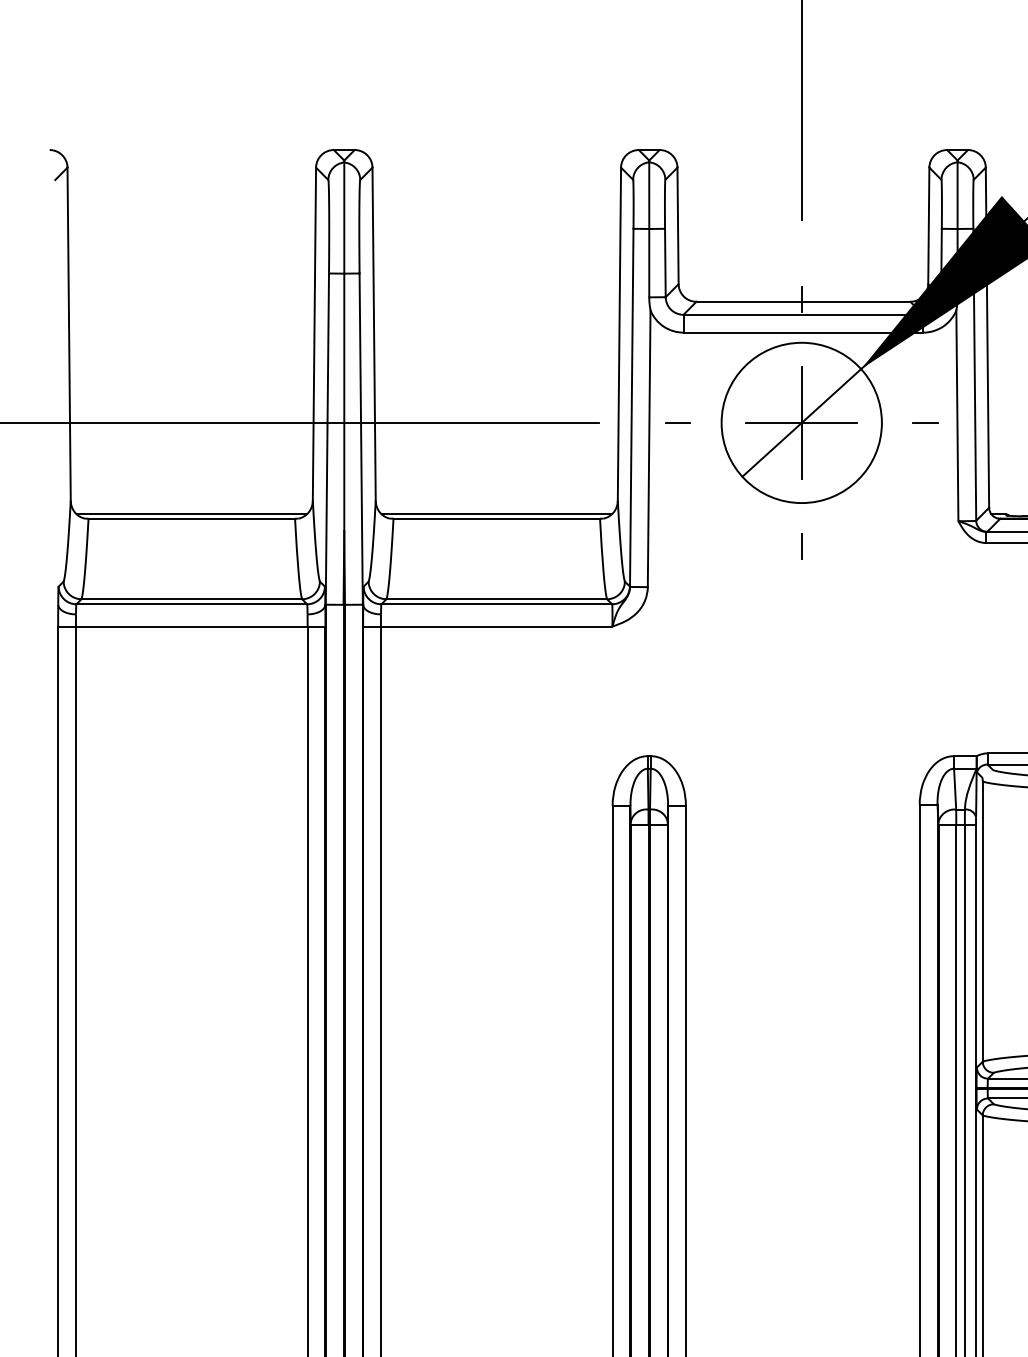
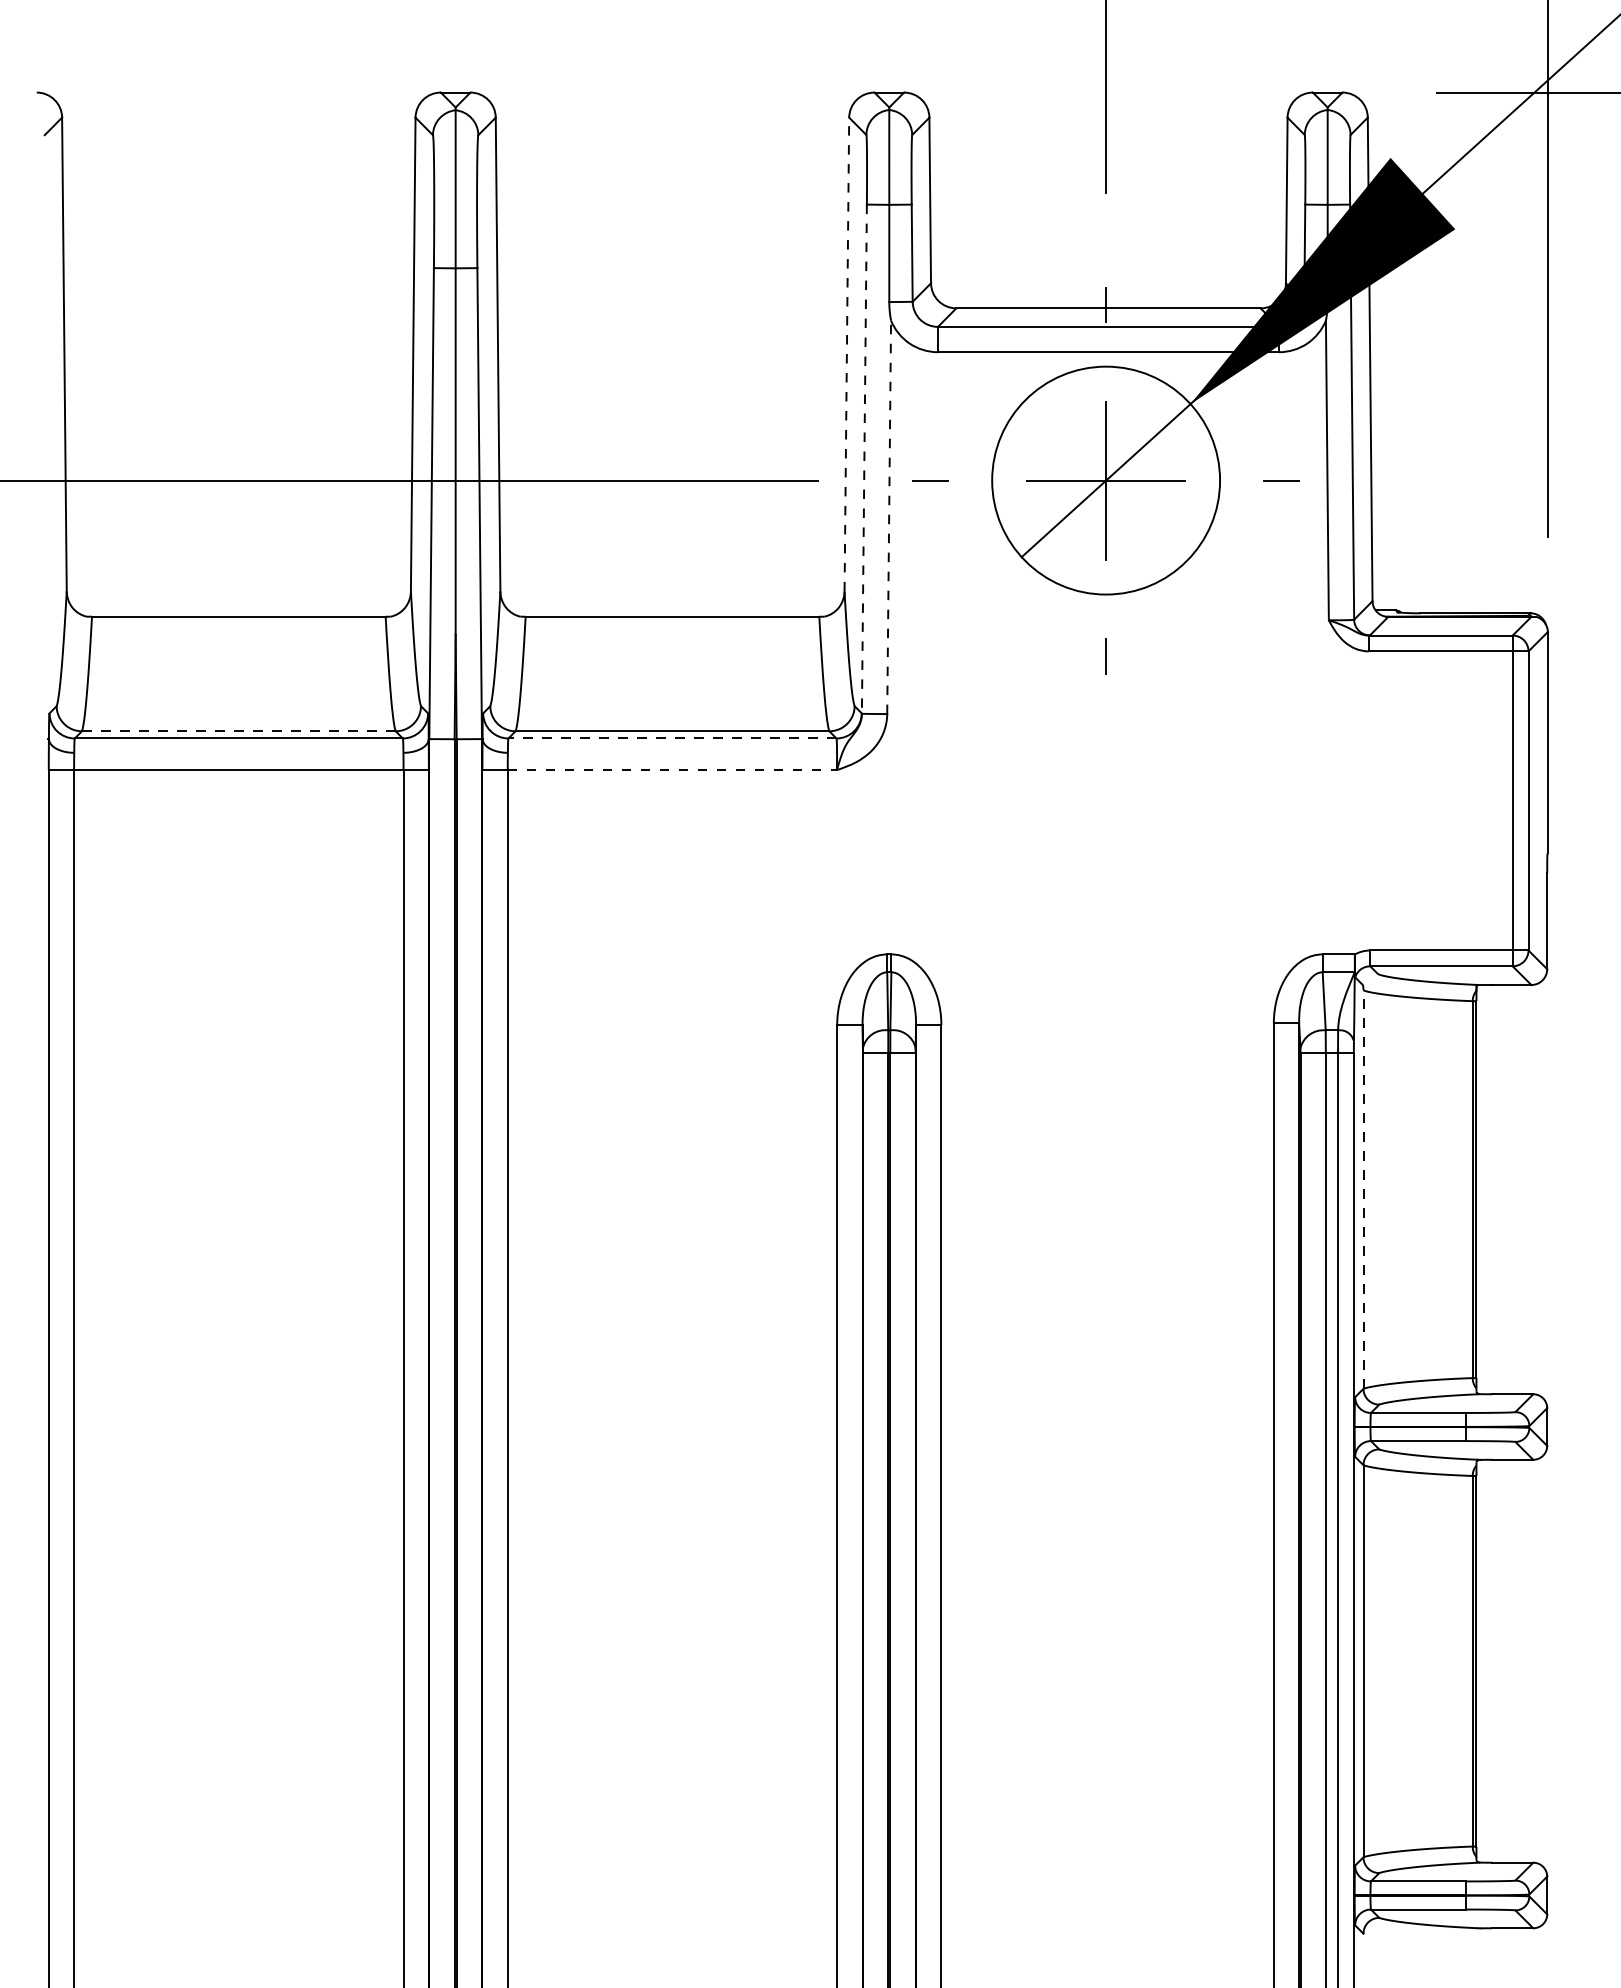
line: (619, 334) -> (846, 354), solid -> dashed
line: (631, 408) -> (864, 459), solid -> dashed
line: (649, 448) -> (889, 517), solid -> dashed
line: (191, 514) -> (238, 610), removed
line: (496, 514) -> (672, 610), removed
line: (191, 599) -> (238, 731), solid -> dashed
line: (496, 604) -> (671, 738), solid -> dashed
line: (496, 626) -> (672, 770), solid -> dashed
line: (982, 921) -> (1363, 1189), solid -> dashed

